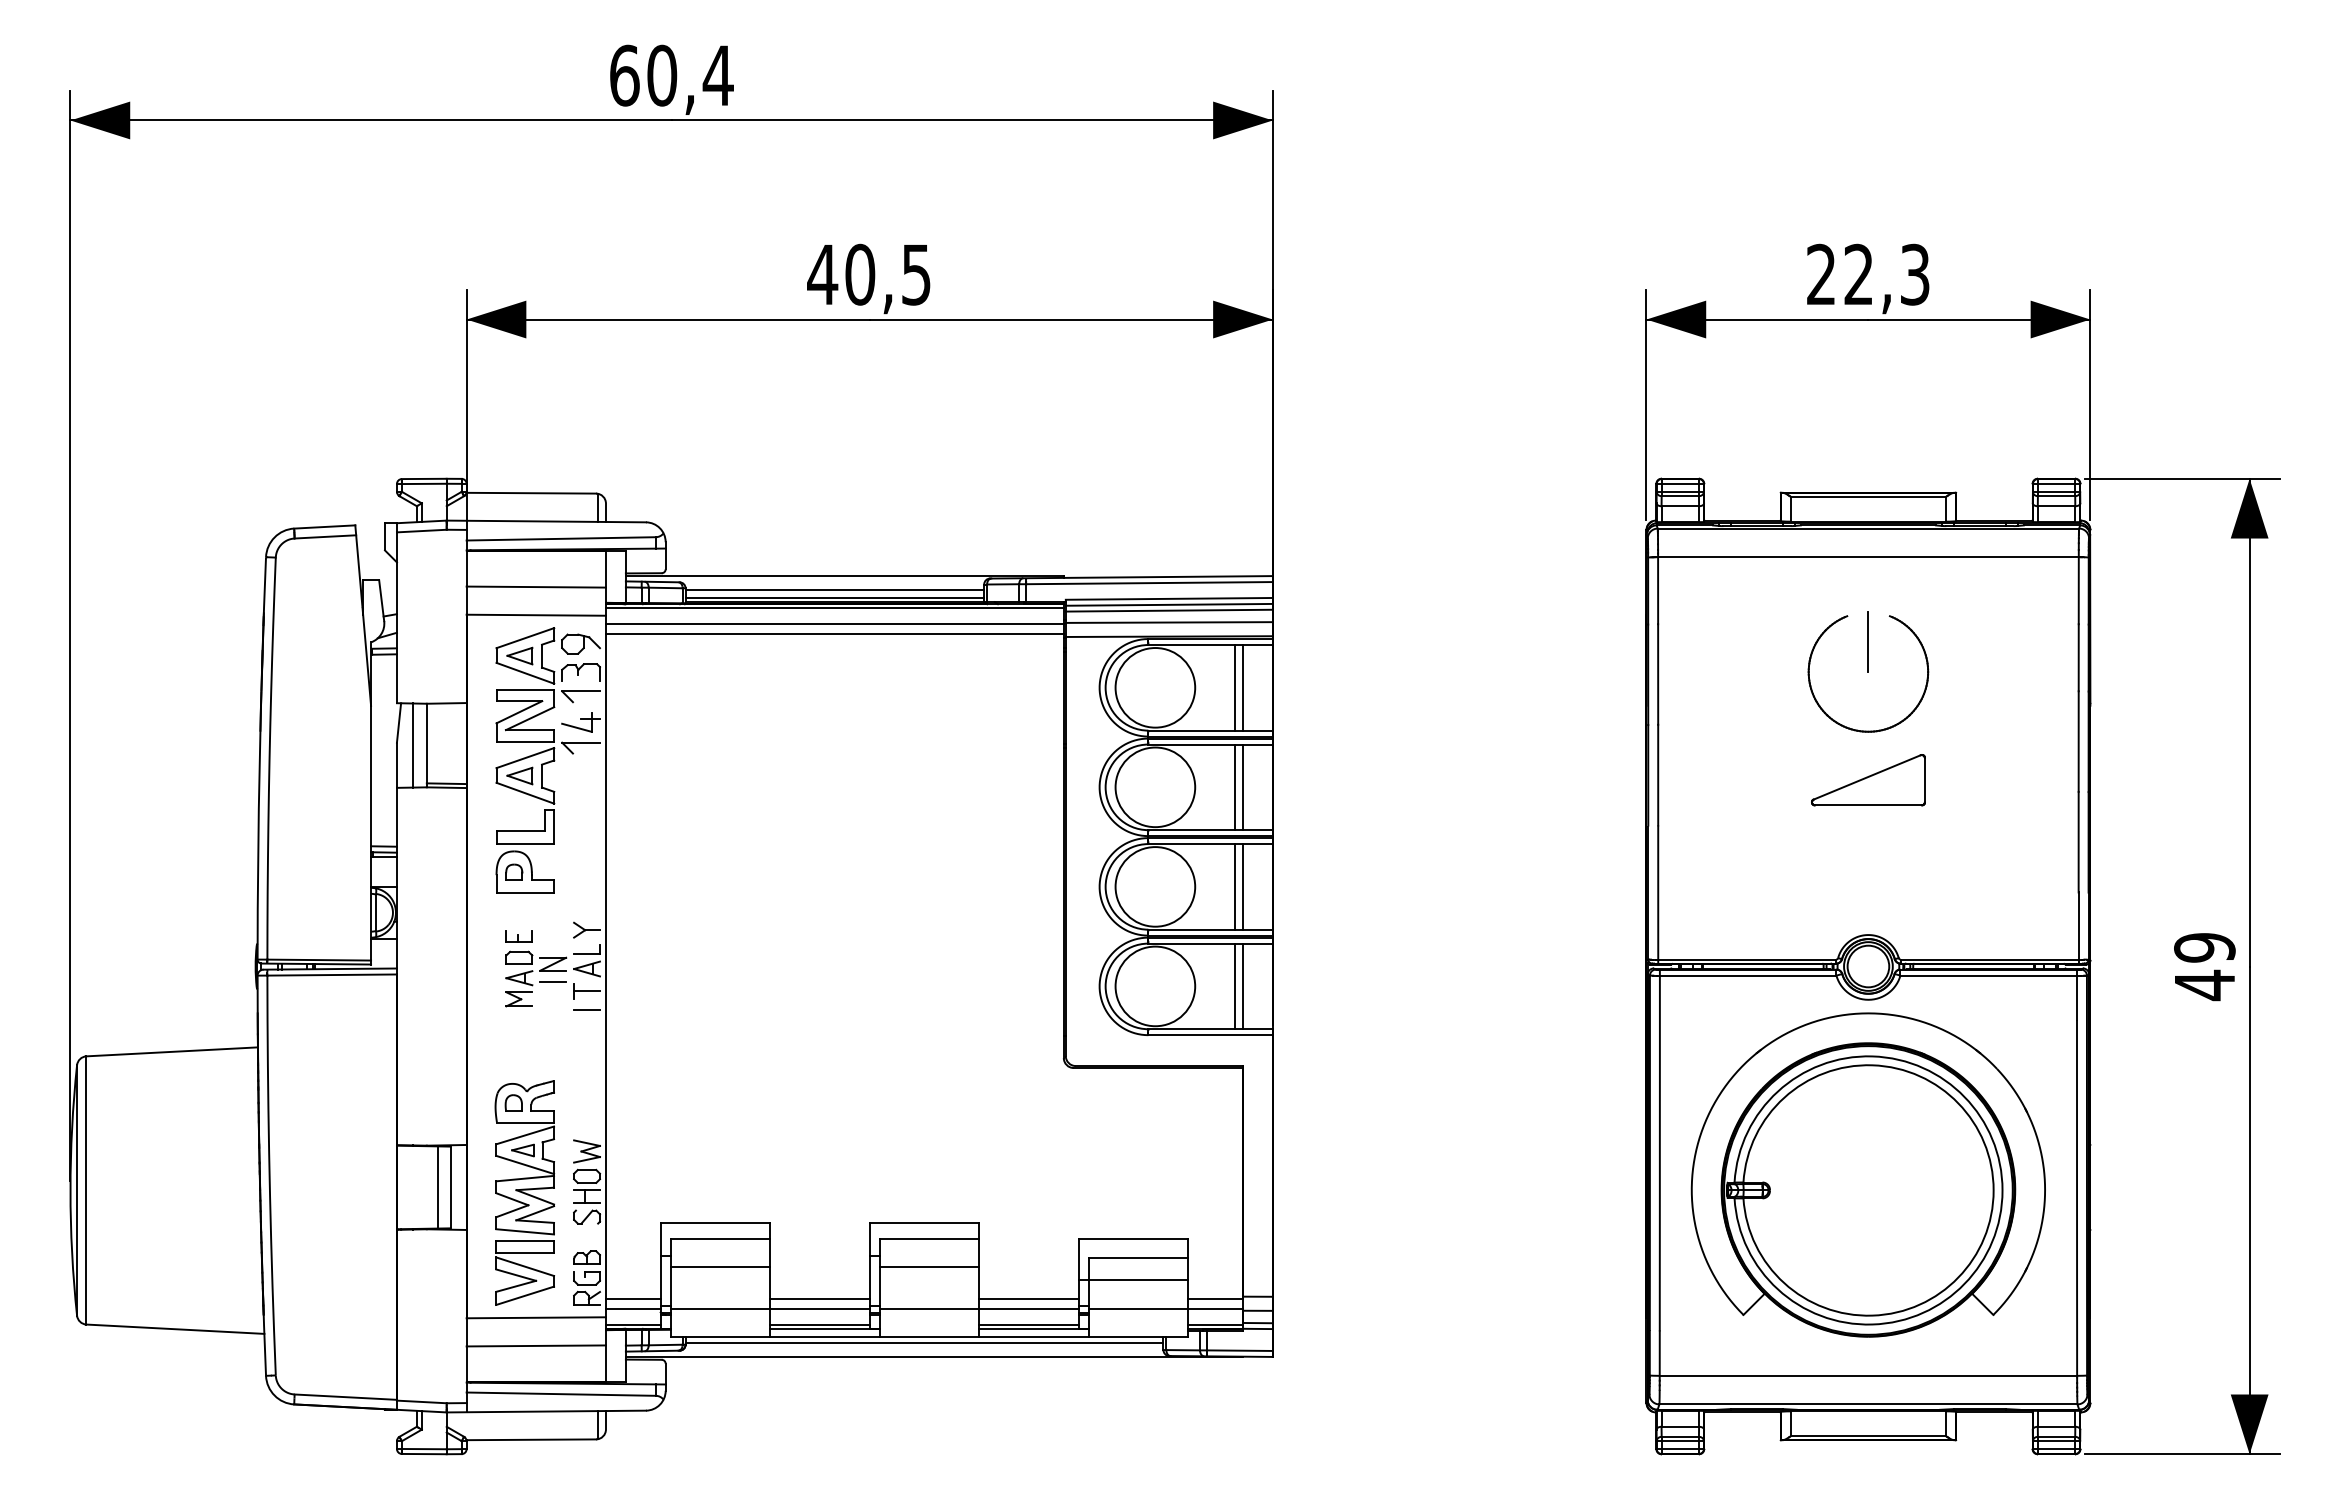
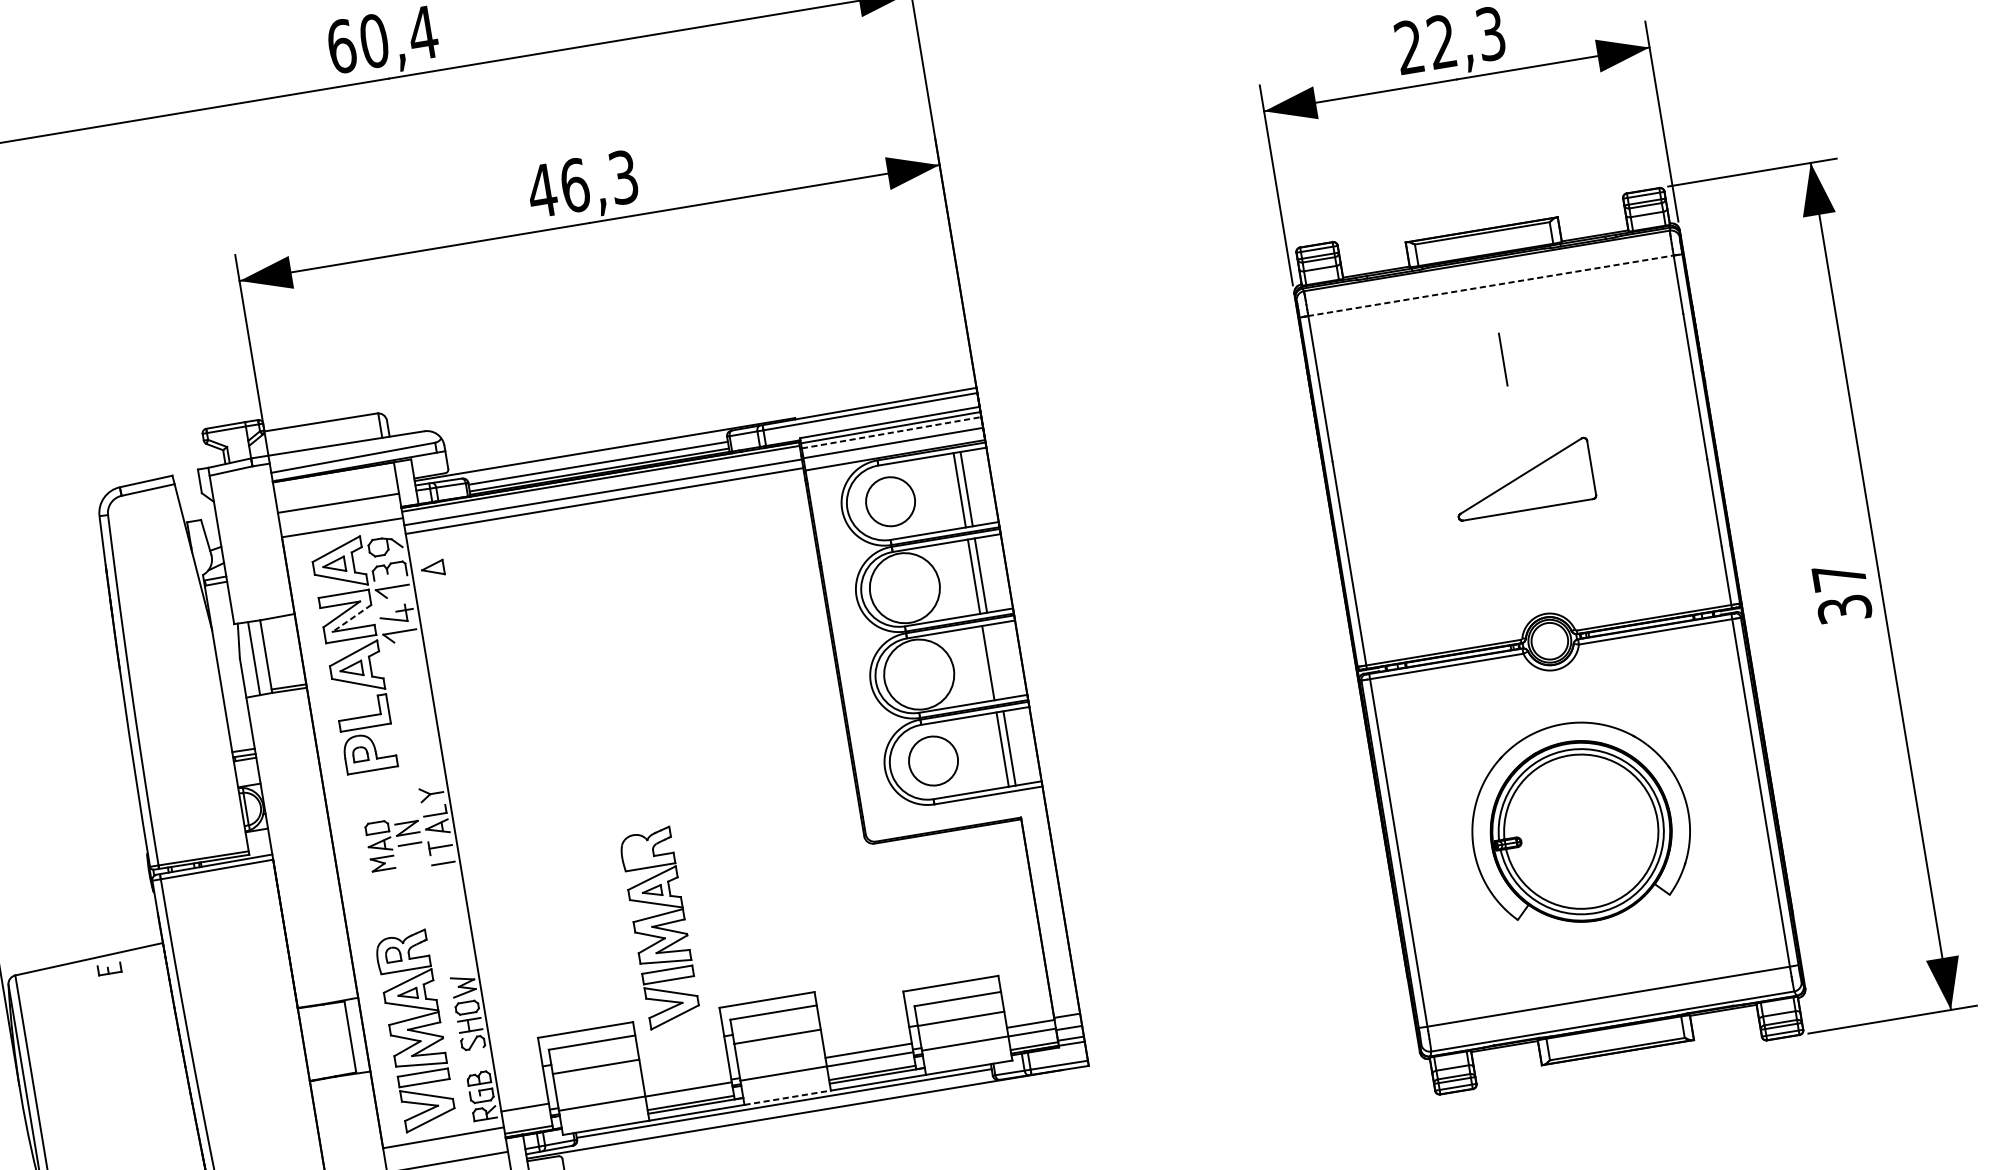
text: (887, 274) -> (598, 181), 40,5 -> 46,3
line: (1868, 557) -> (1491, 286), solid -> dashed
line: (1169, 610) -> (891, 432), solid -> dashed
part: (629, 677) -> (432, 568), added
circle: (1155, 687) -> (890, 501), size x0.7
line: (530, 718) -> (352, 618), solid -> dashed
part: (1868, 730) -> (1515, 436), removed
part: (1868, 780) -> (1523, 479), size x1.4
line: (1242, 886) -> (994, 661), removed
part: (518, 936) -> (108, 969), moved
text: (2204, 967) -> (1841, 593), 49 -> 37
circle: (1155, 986) -> (933, 761), size x0.7
part: (817, 1122) -> (659, 927), added
part: (1867, 1174) -> (1578, 822), size x0.7
line: (438, 1187) -> (339, 1038), removed
line: (819, 1299) -> (686, 1081), removed
line: (632, 1309) -> (525, 1116), removed
line: (929, 1336) -> (787, 1097), solid -> dashed

